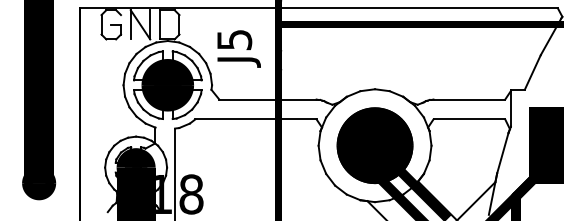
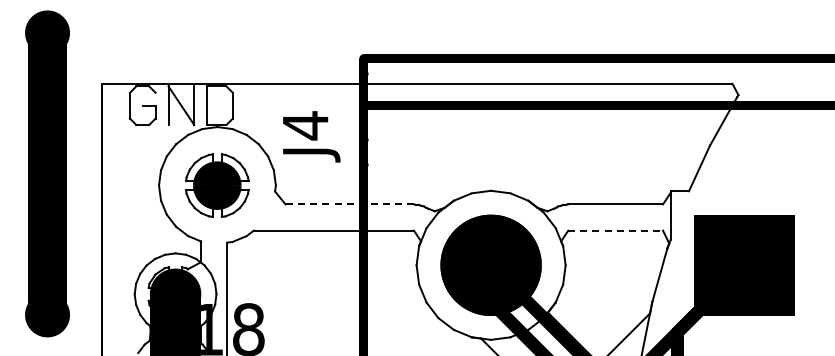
text: (234, 39) -> (305, 125), J5 -> J4
part: (167, 85) -> (216, 185), size x0.7
line: (267, 99) -> (349, 204), solid -> dashed
line: (470, 119) -> (616, 230), solid -> dashed

